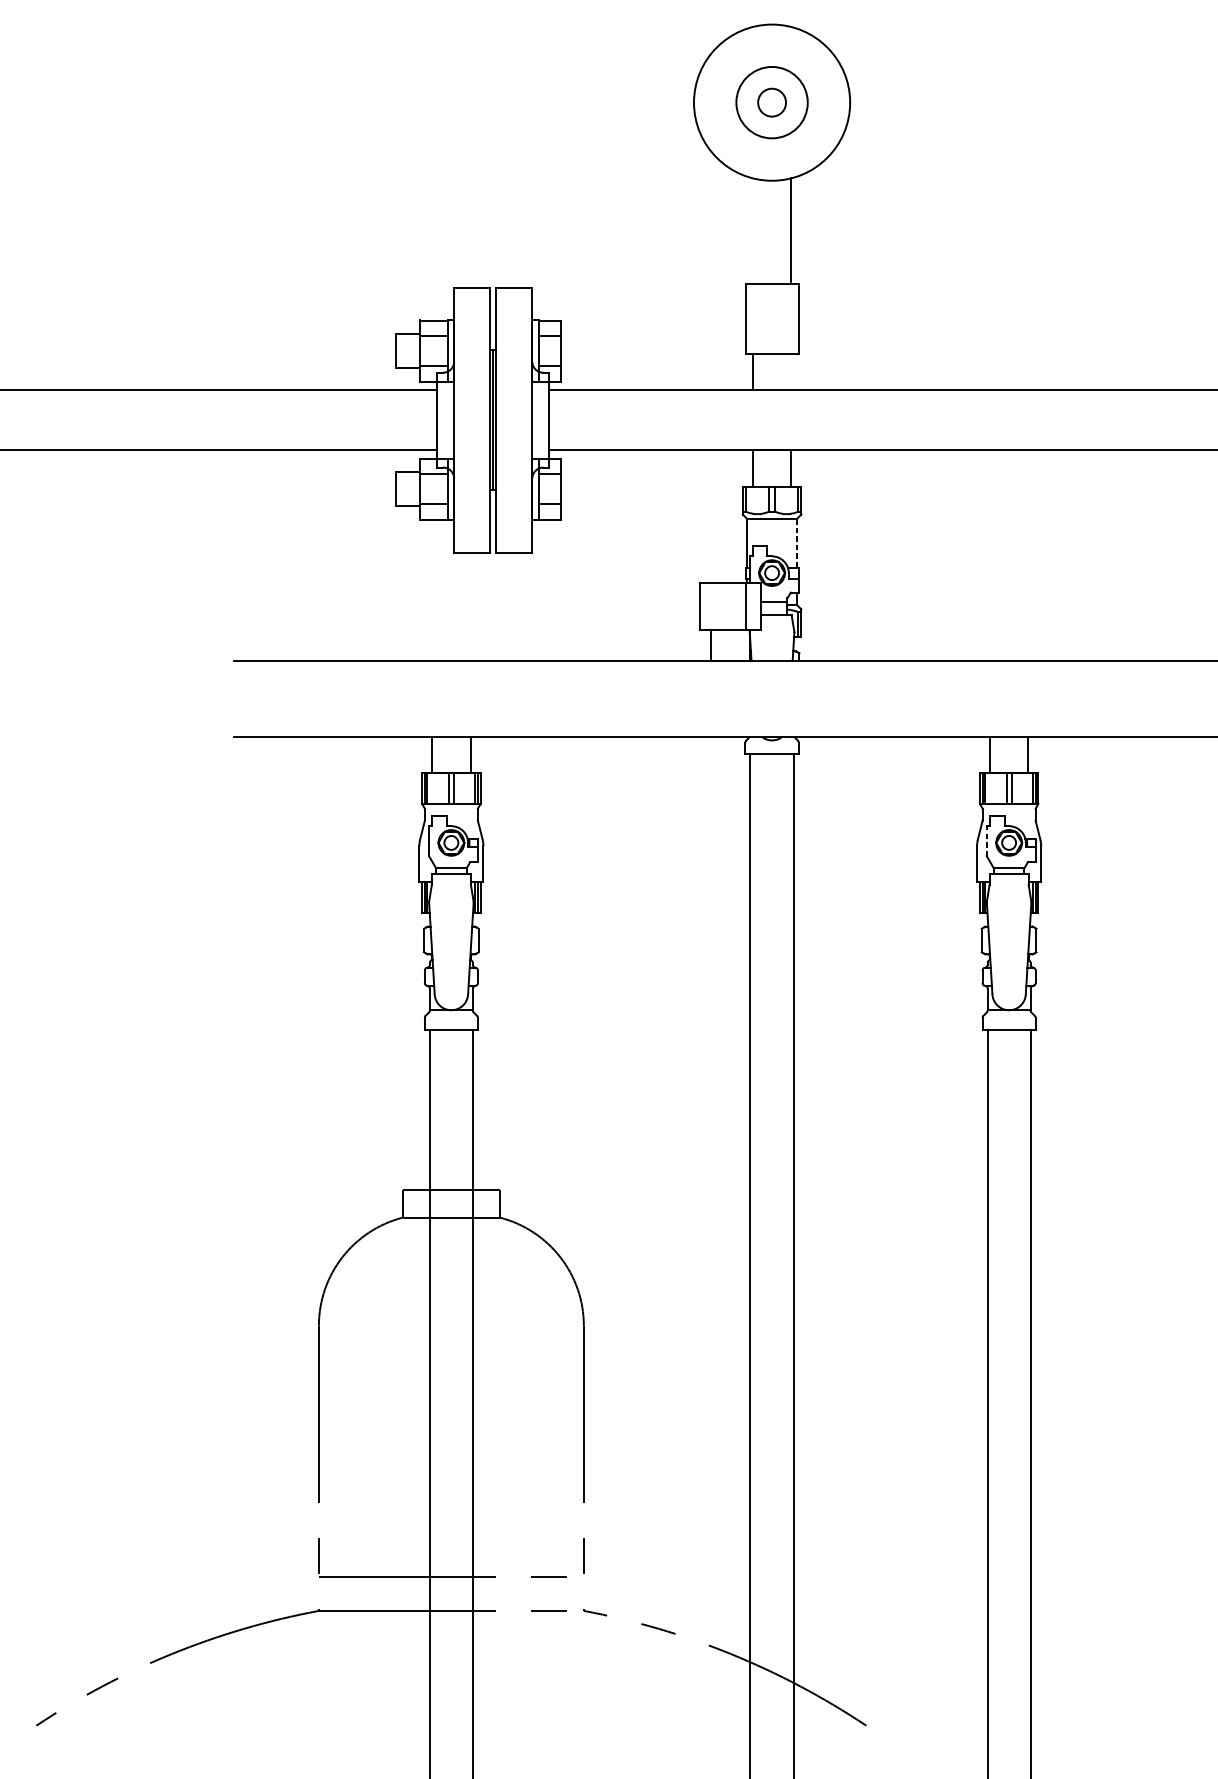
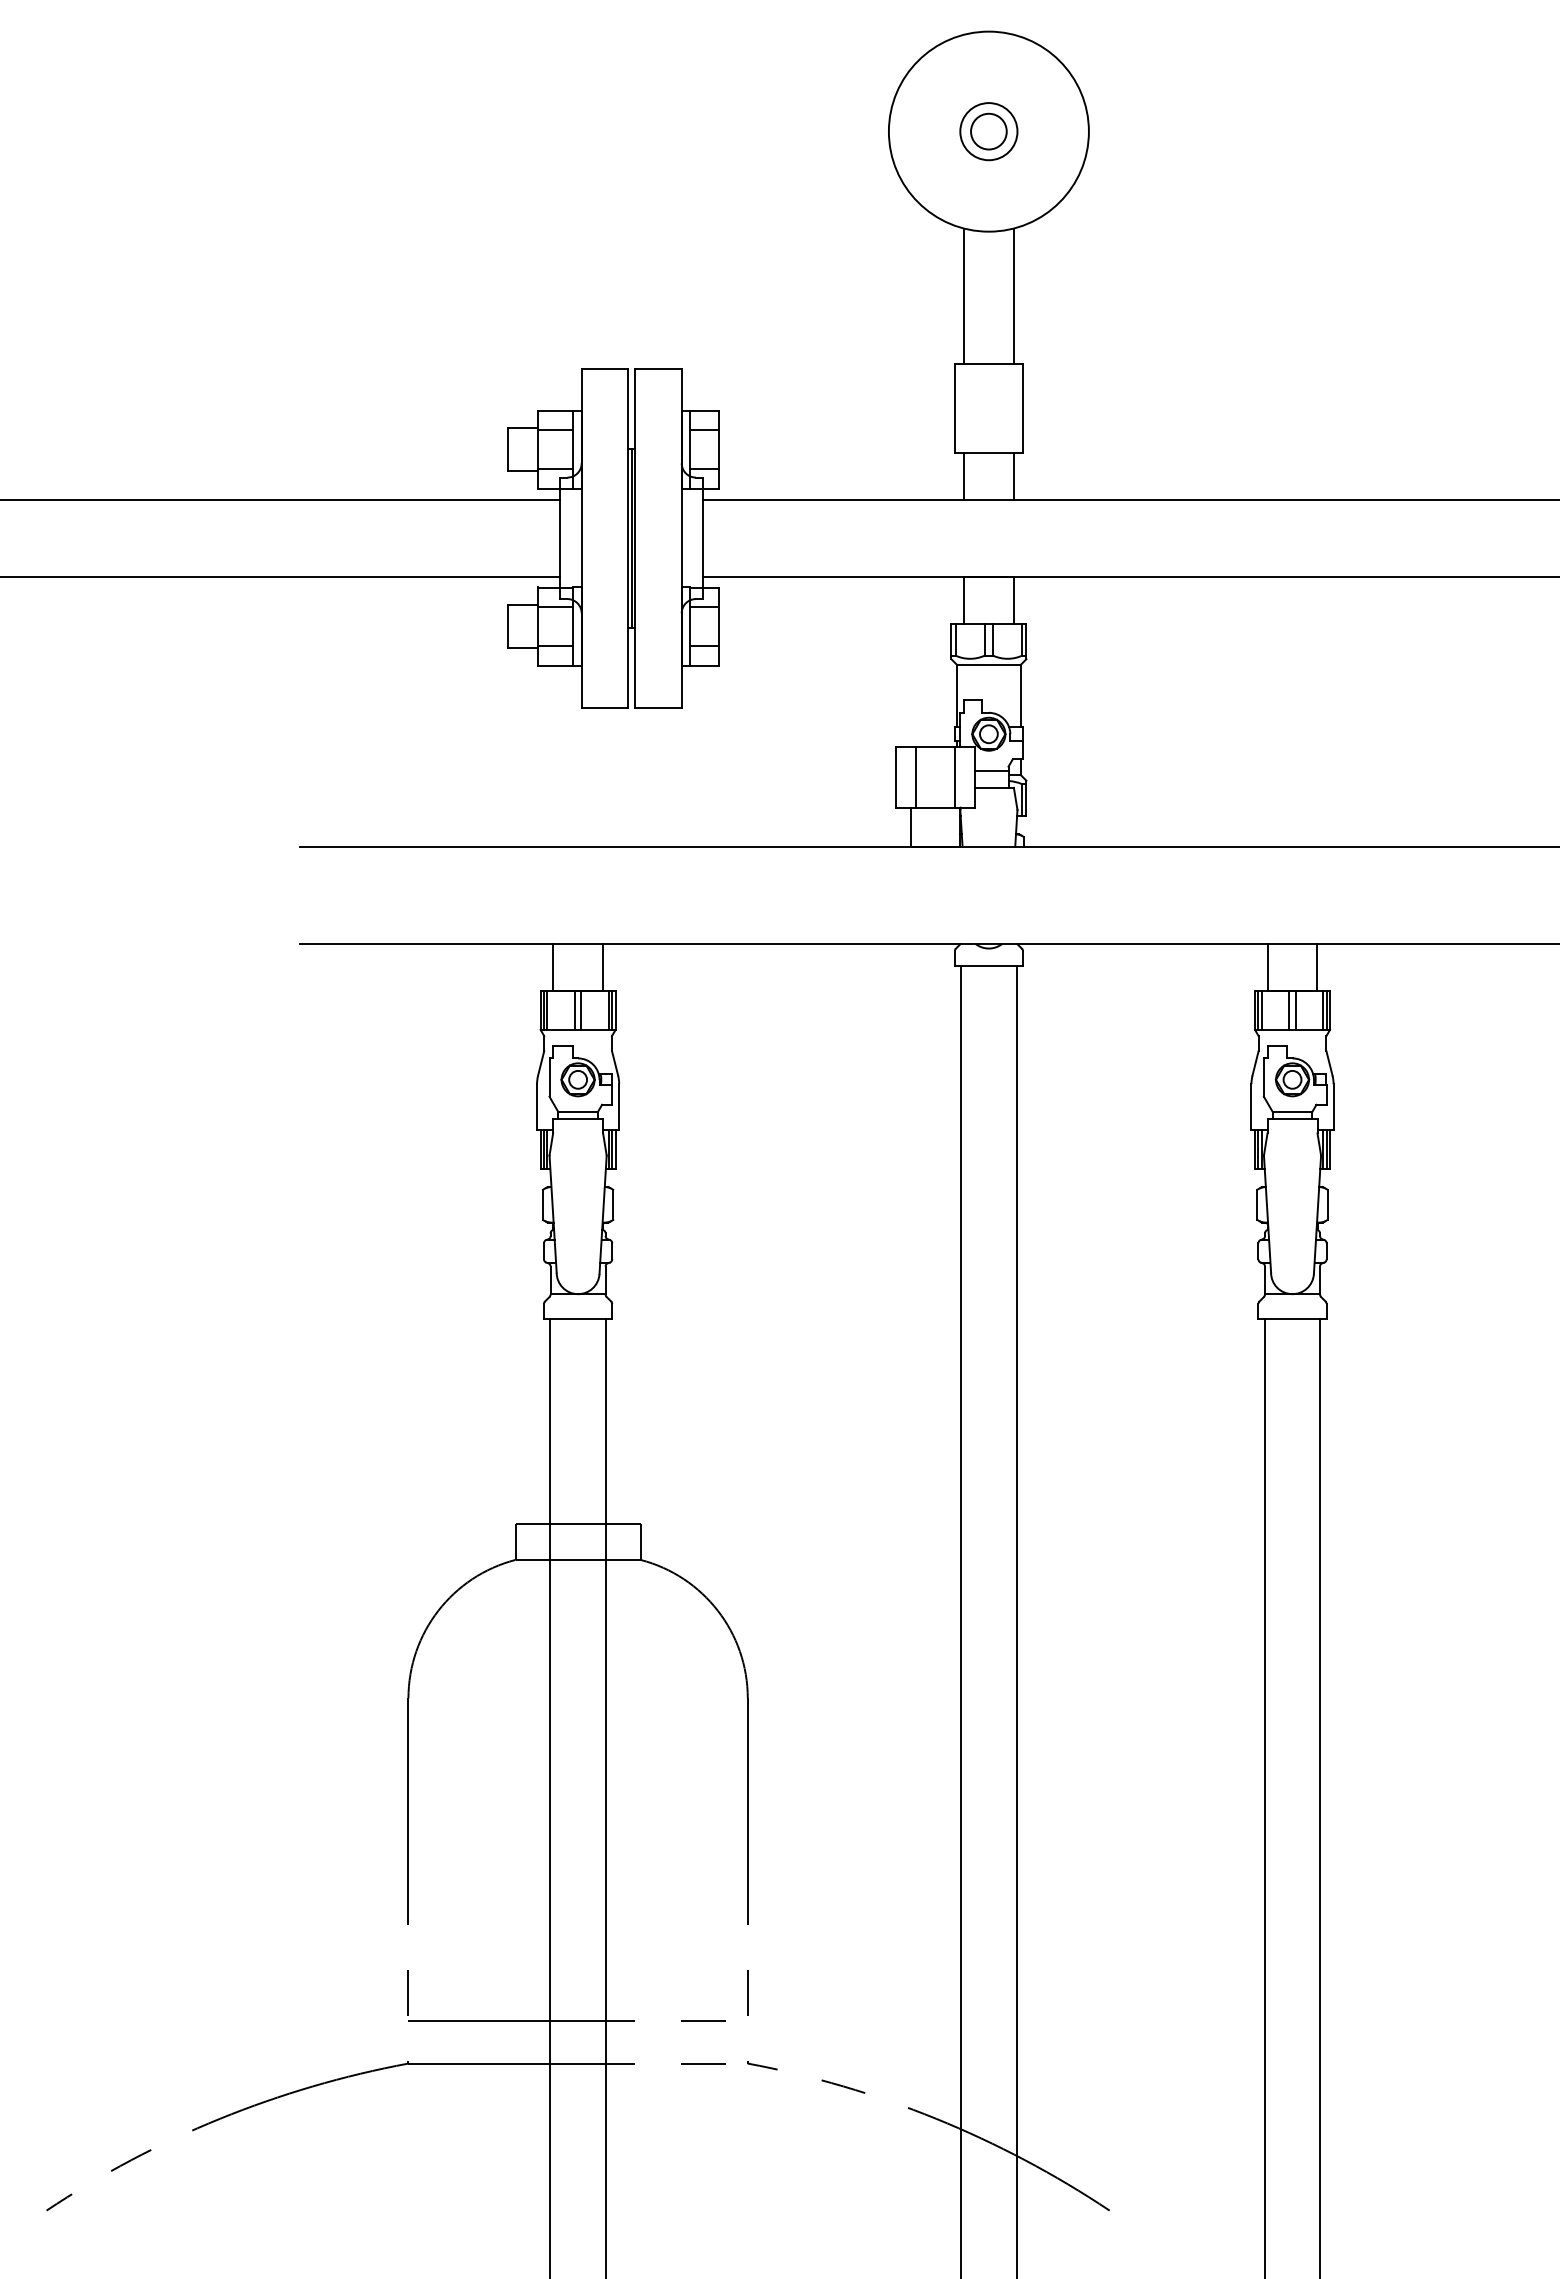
circle: (771, 102) -> (988, 131), size x0.62
line: (753, 230) -> (964, 295), added
line: (791, 371) -> (1013, 476), added
line: (797, 542) -> (1021, 695), dashed -> solid
line: (714, 606) -> (915, 776), added
line: (986, 841) -> (1263, 1077), dashed -> solid

